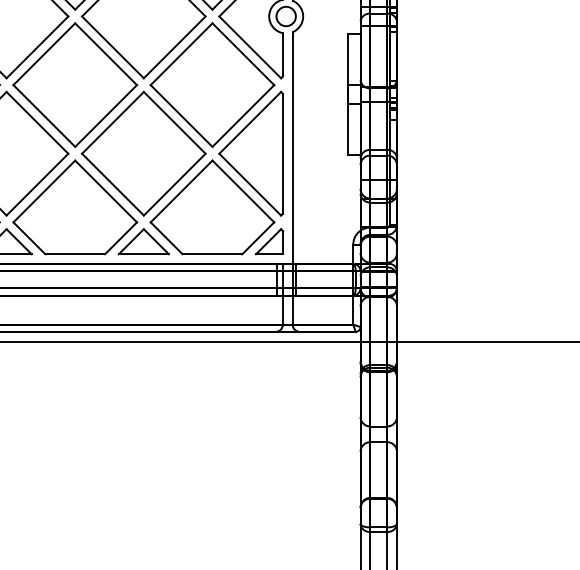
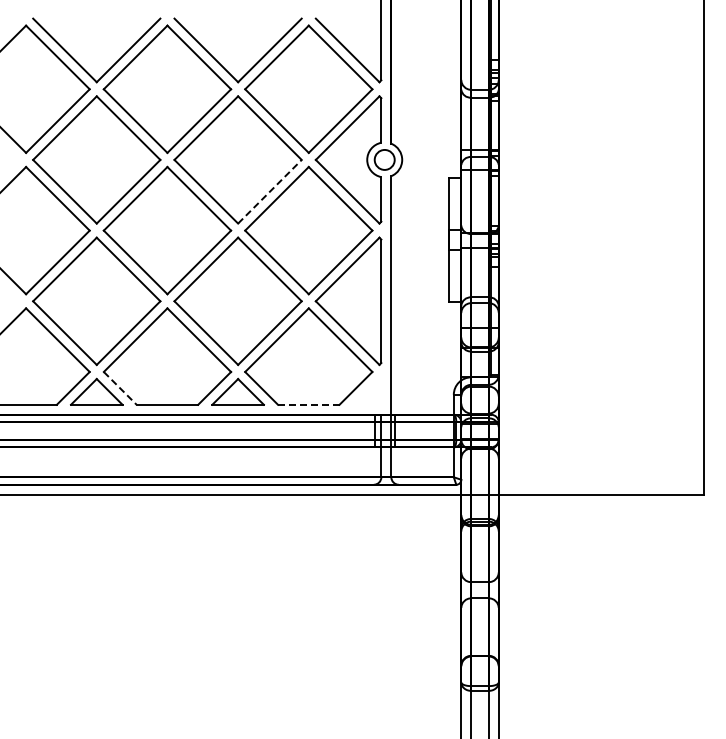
line: (174, 47) -> (269, 191), solid -> dashed
line: (29, 238) -> (120, 388), solid -> dashed
part: (269, 241) -> (367, 391), removed
line: (212, 253) -> (308, 404), solid -> dashed

